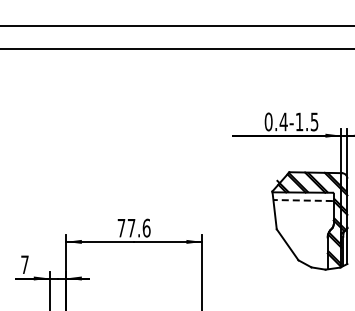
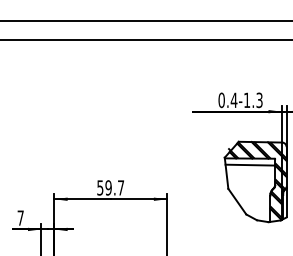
text: (314, 121) -> (259, 99), 0.4-1.5 -> 0.4-1.3
line: (303, 200) -> (250, 165), dashed -> solid
text: (133, 227) -> (110, 187), 77.6 -> 59.7

